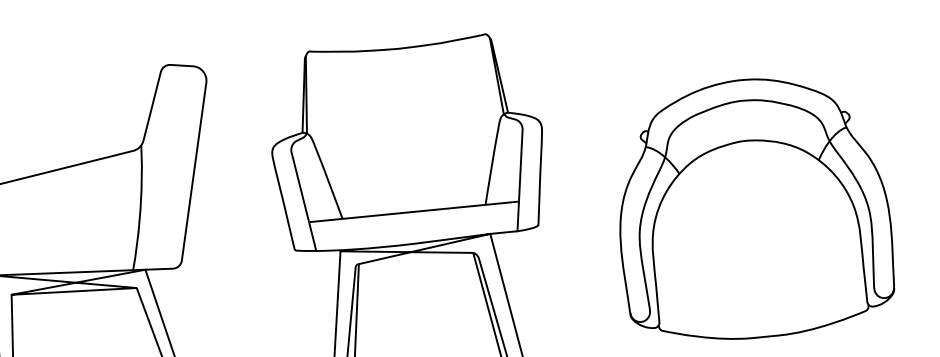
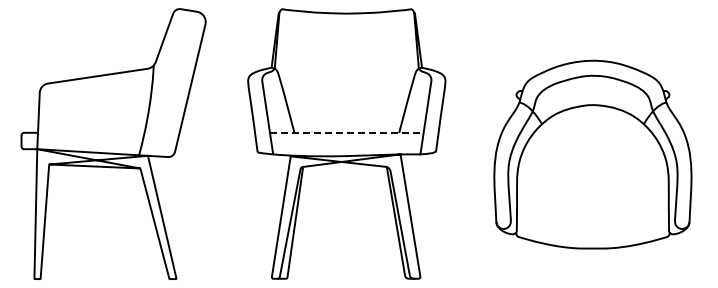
line: (414, 211) -> (347, 132), solid -> dashed

